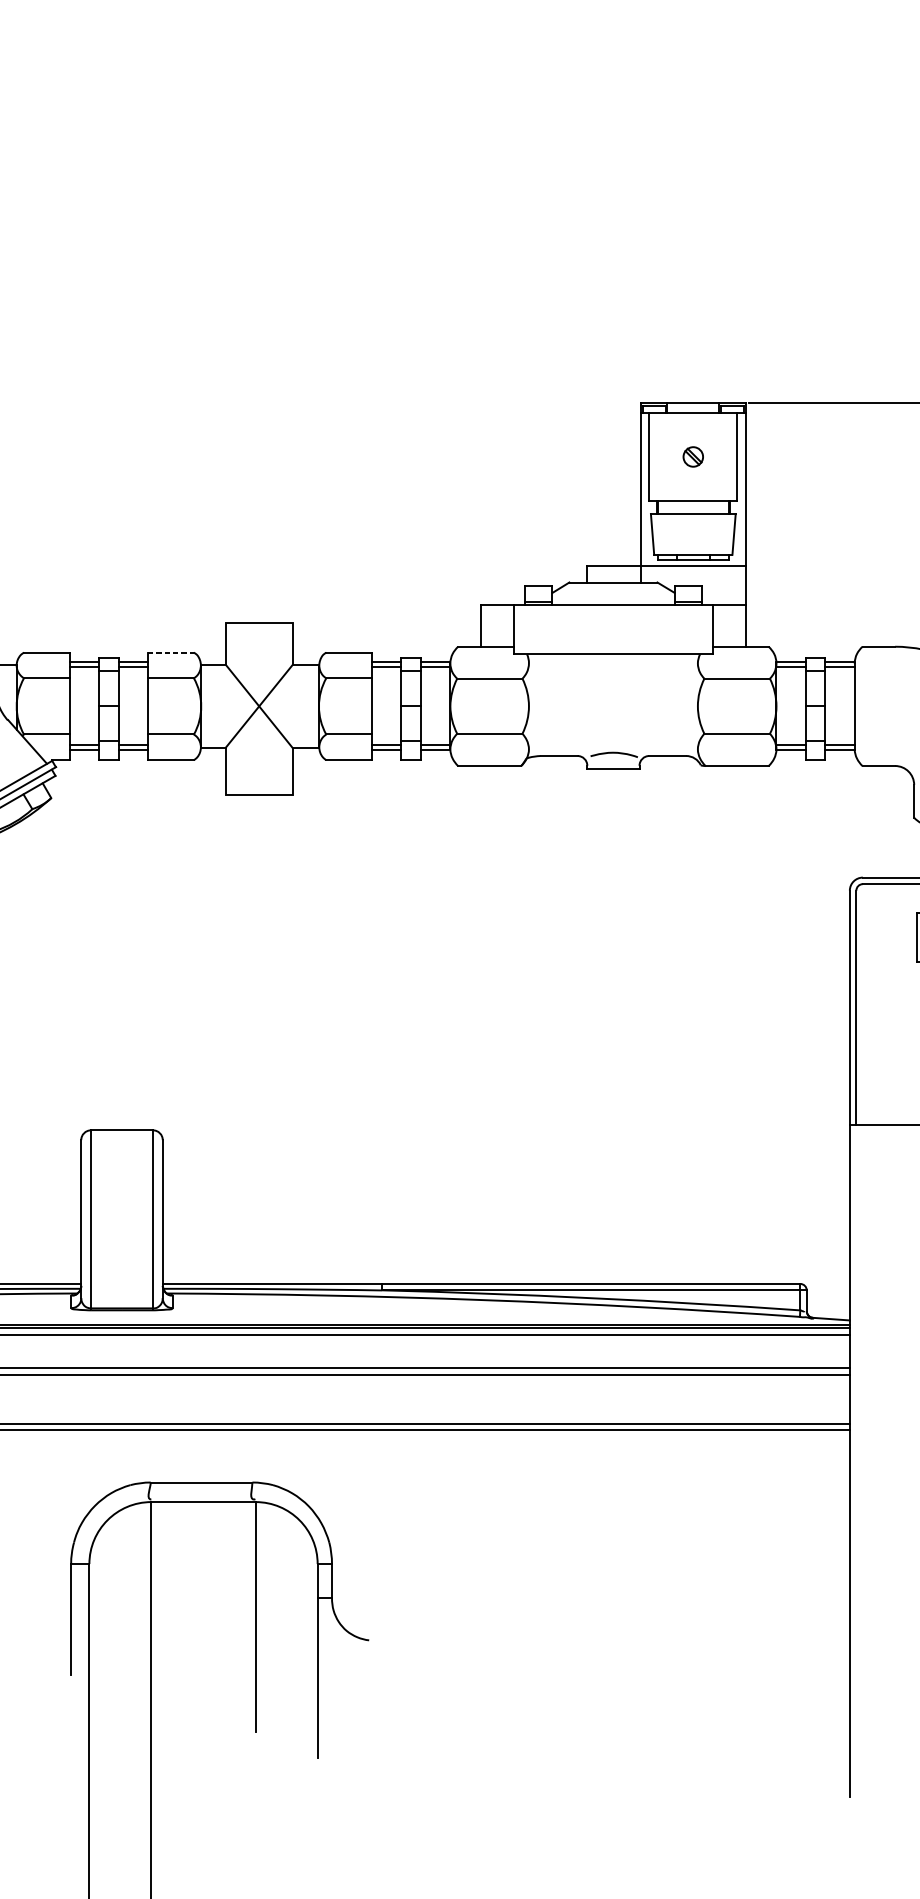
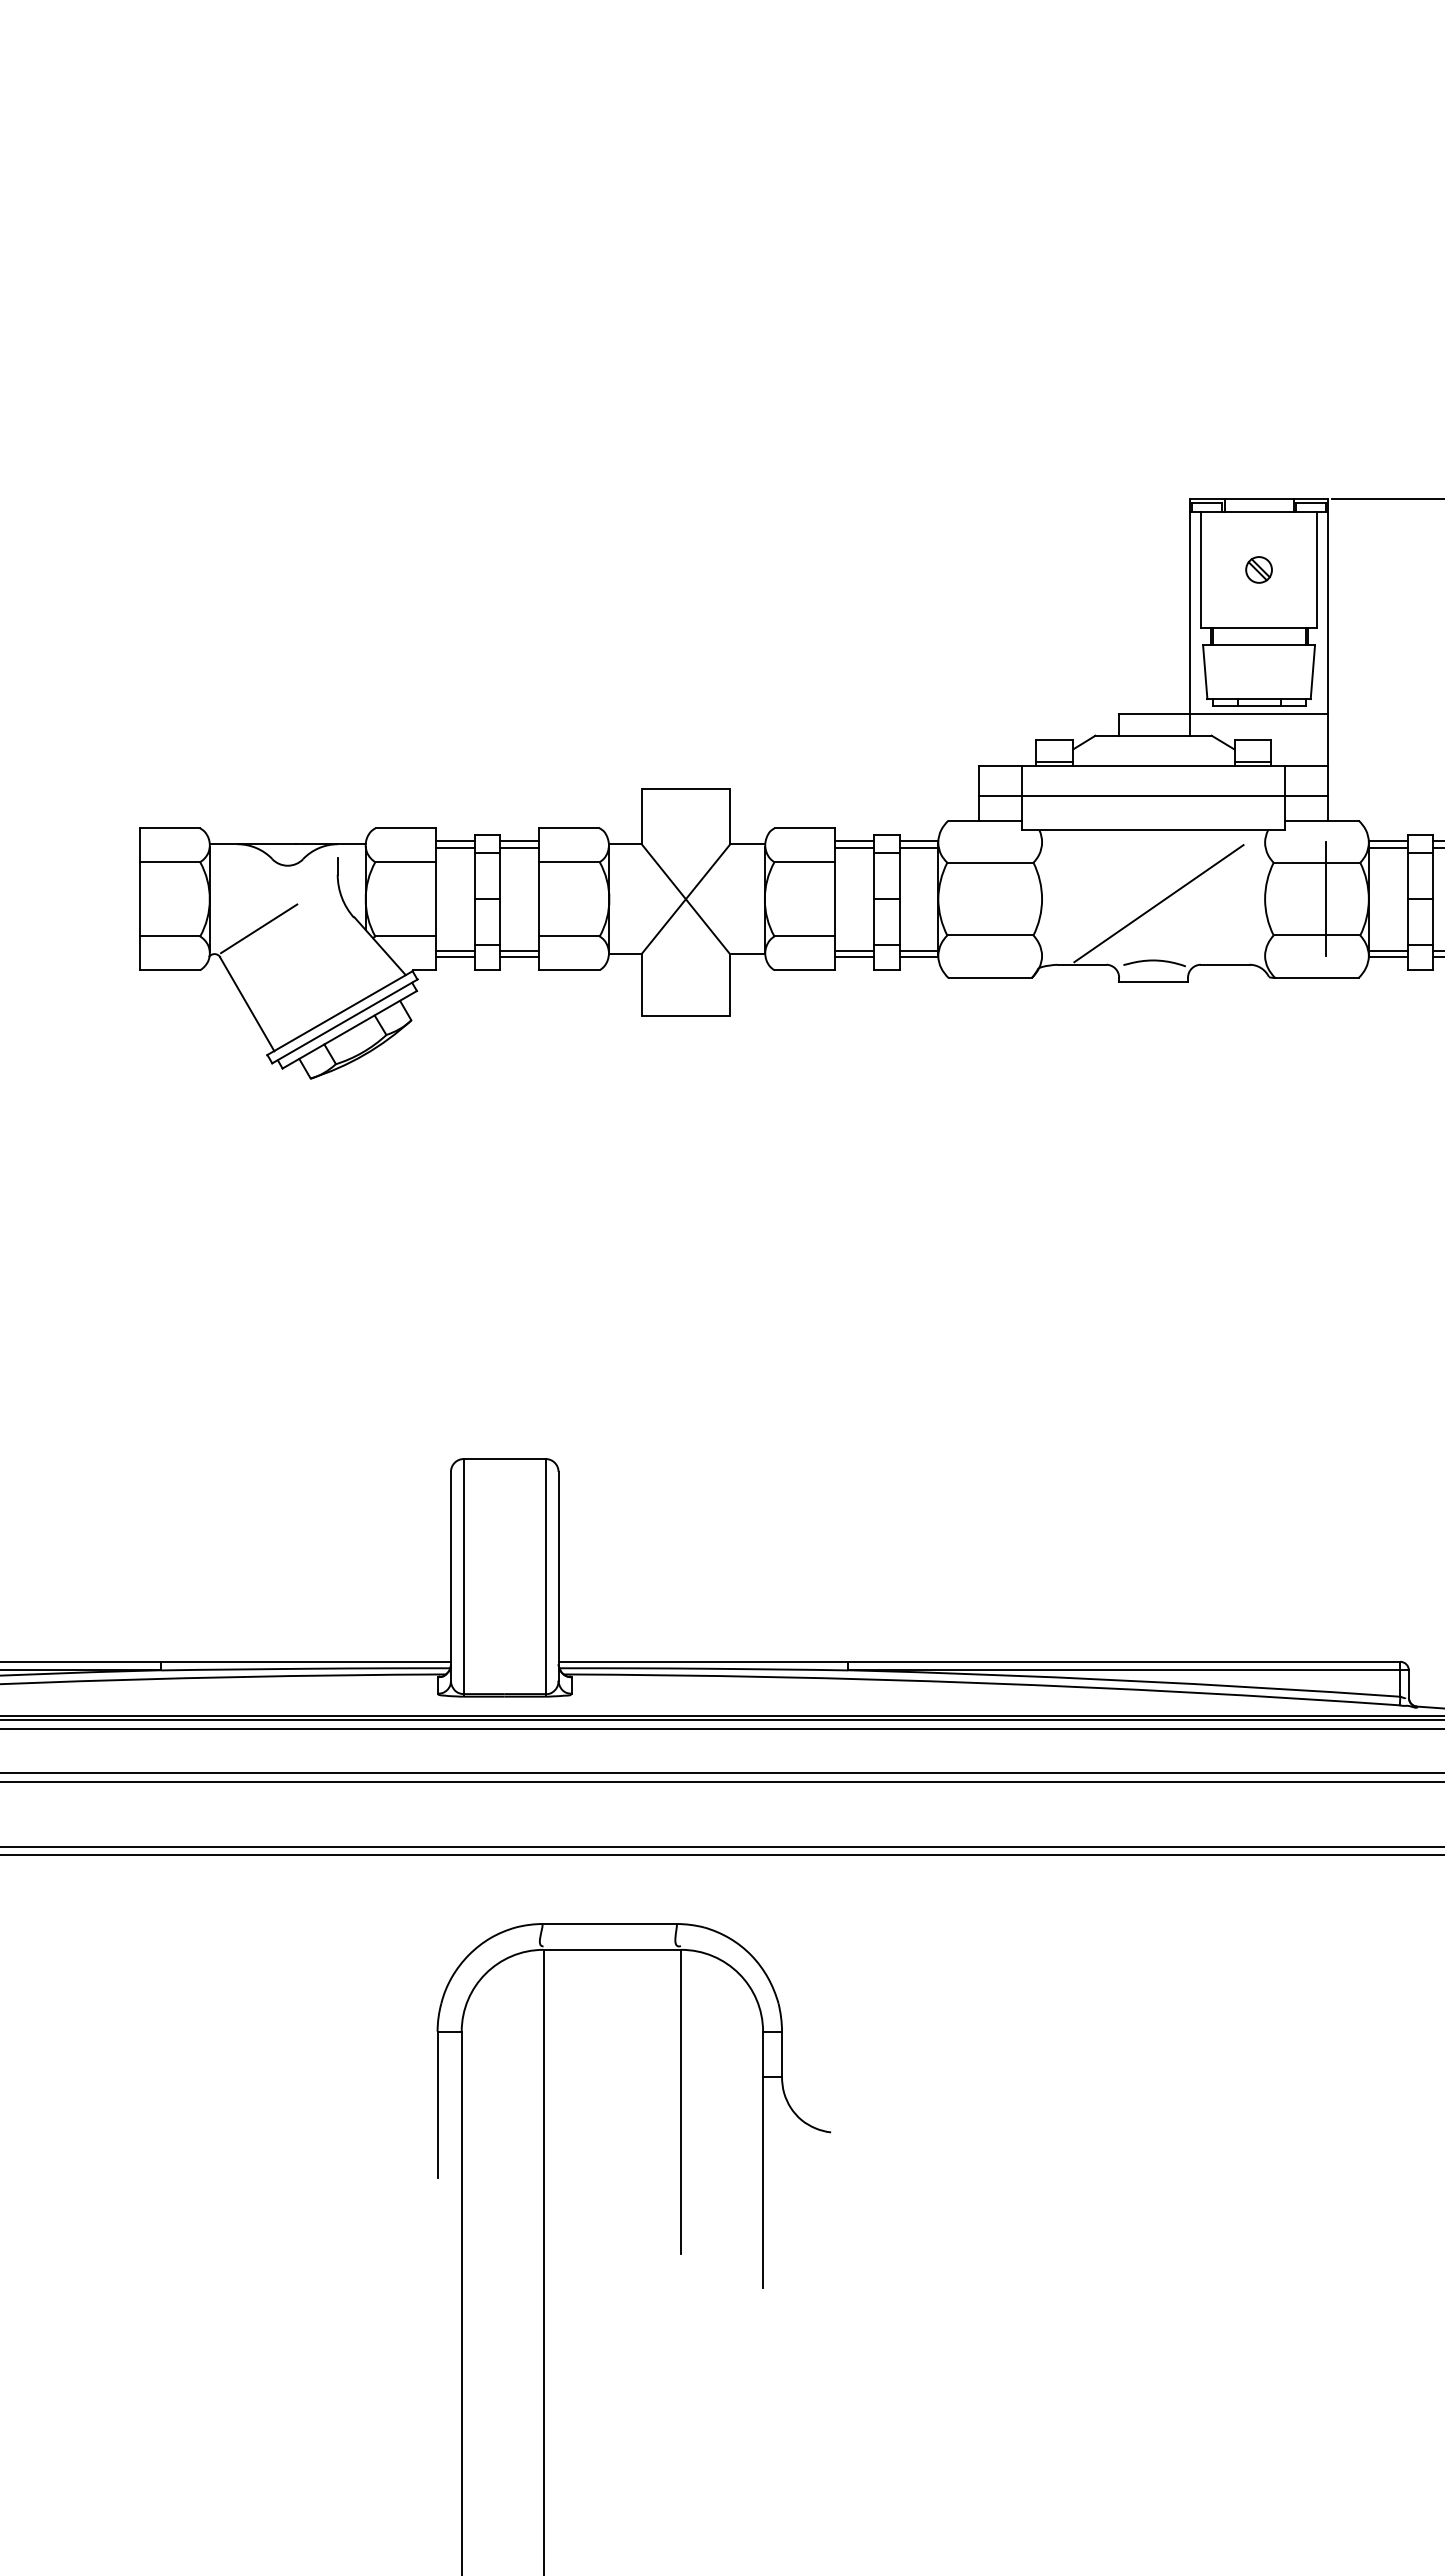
line: (613, 628) -> (1153, 796), added
line: (171, 652) -> (569, 828), dashed -> solid
line: (743, 706) -> (1325, 899), added
line: (617, 709) -> (1158, 903), added

